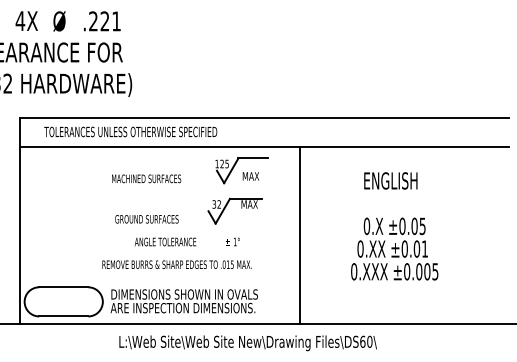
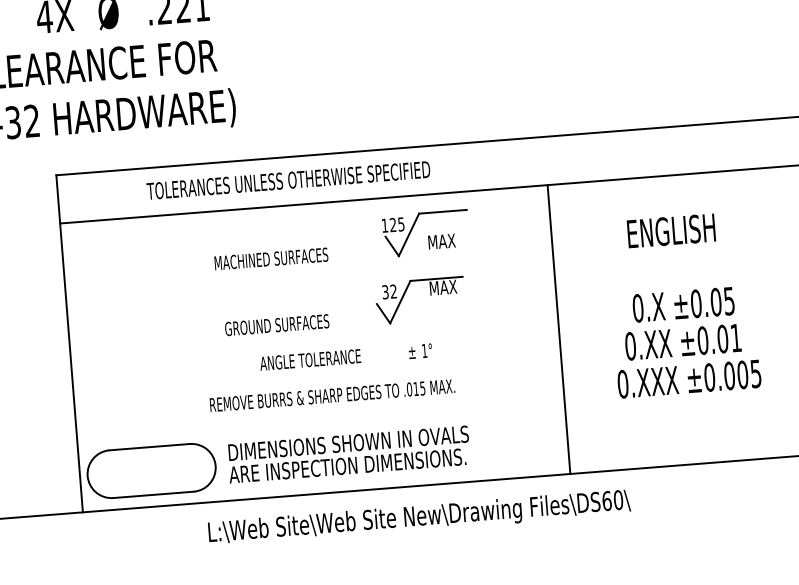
text: (130, 131) -> (288, 179), moved
line: (299, 235) -> (558, 329), moved
text: (247, 343) -> (418, 518), moved

